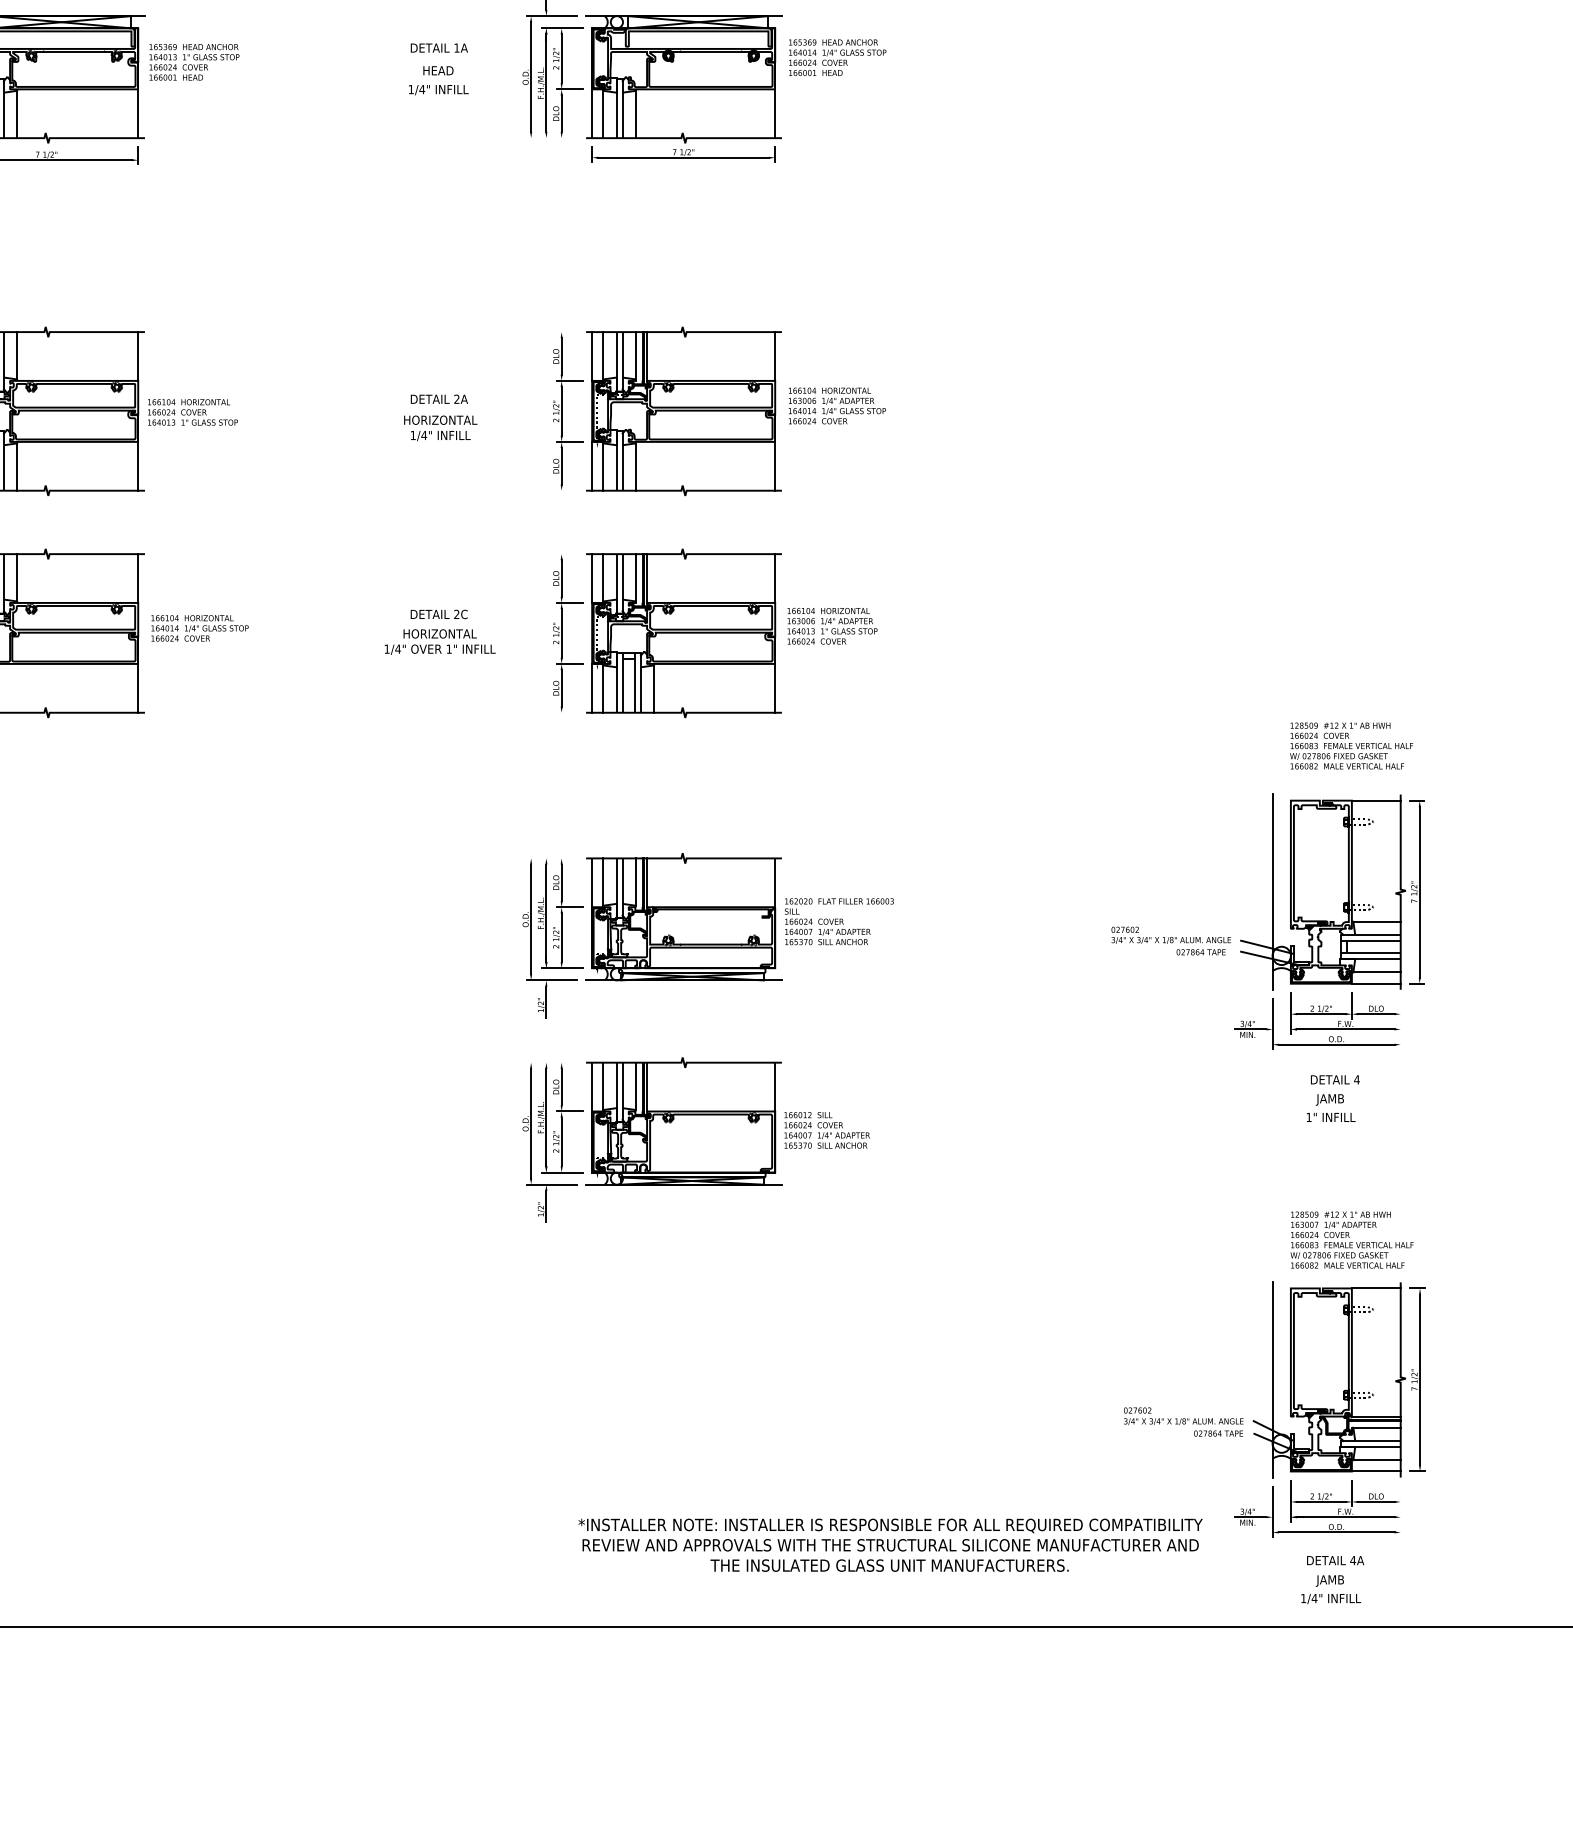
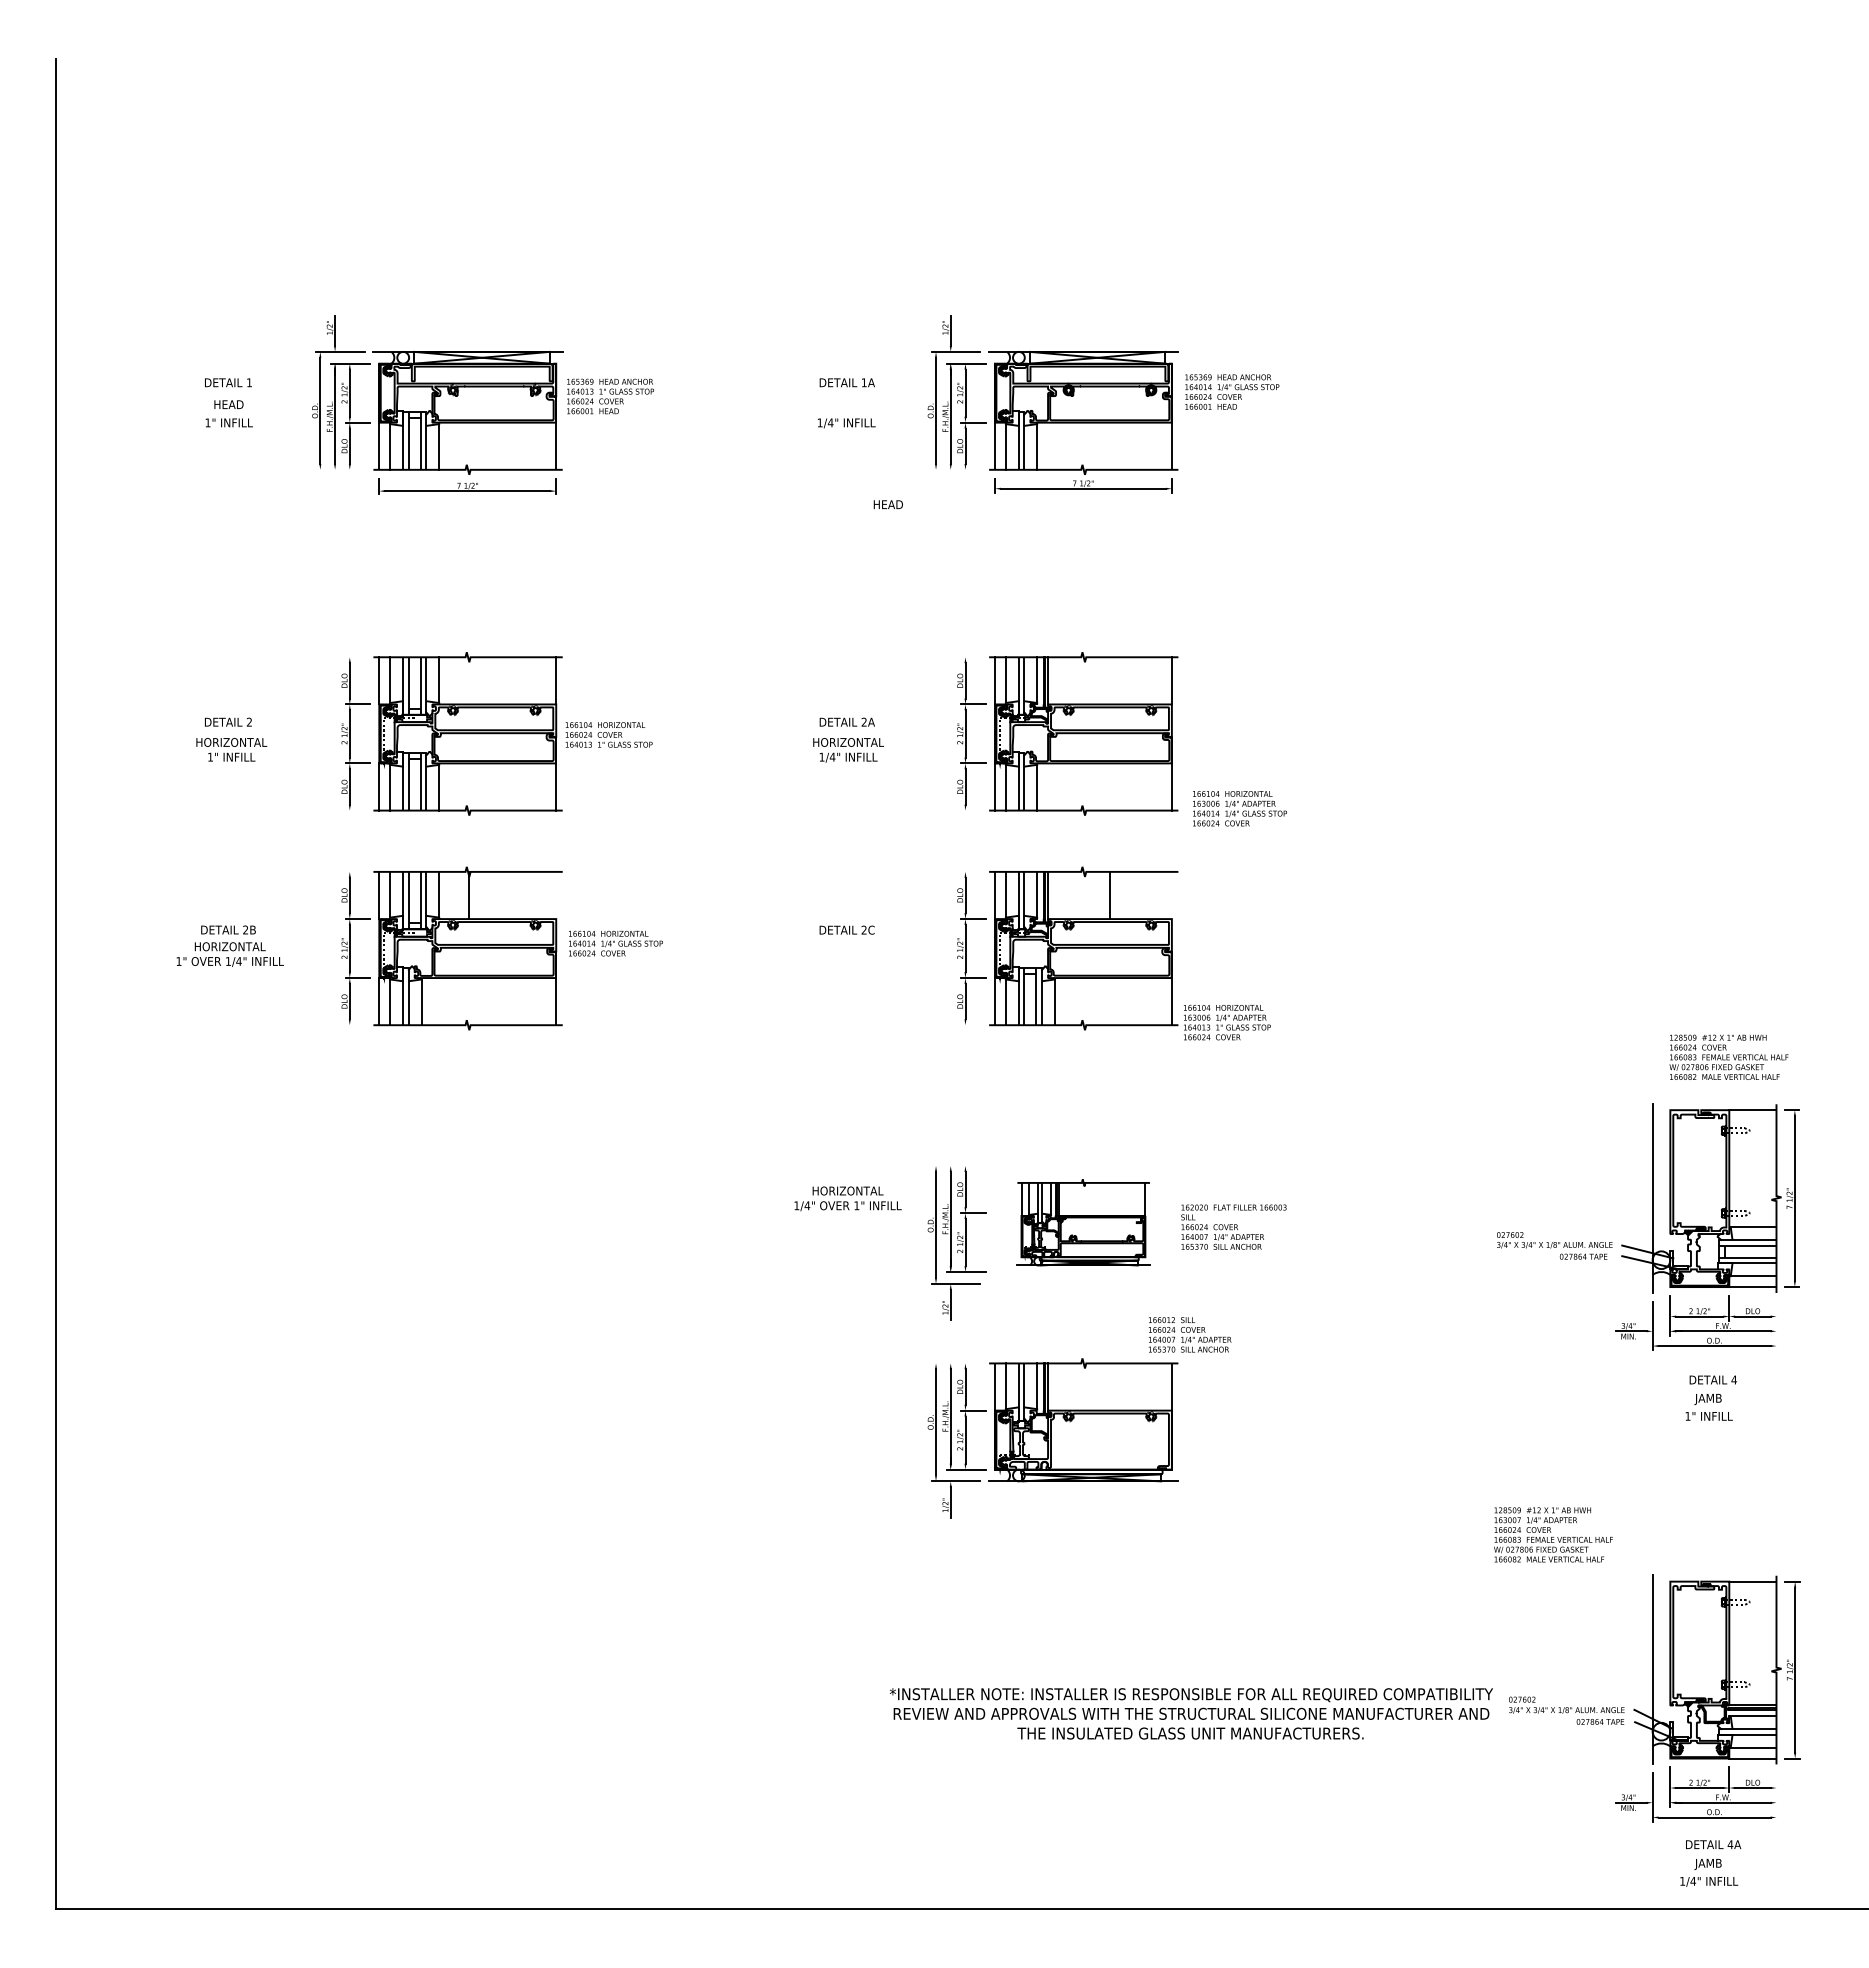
text: (437, 70) -> (887, 504), moved
text: (836, 405) -> (1239, 808), moved
line: (138, 578) -> (469, 895), moved
line: (774, 578) -> (1109, 895), moved
text: (832, 626) -> (1227, 1022), moved
text: (439, 641) -> (847, 1198), moved
part: (683, 916) -> (1083, 1222), size x0.7
text: (827, 1130) -> (1190, 1334), moved
text: (1352, 1239) -> (1553, 1534), moved
text: (890, 1544) -> (1191, 1713), moved

